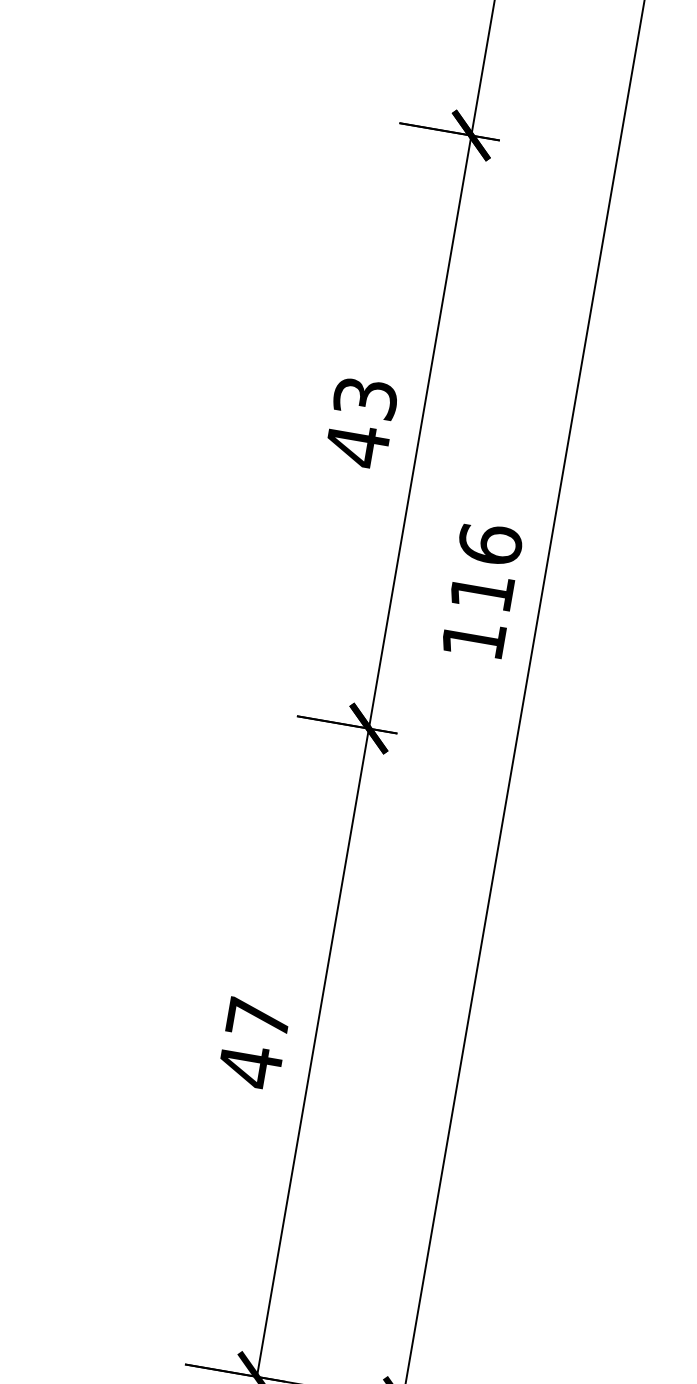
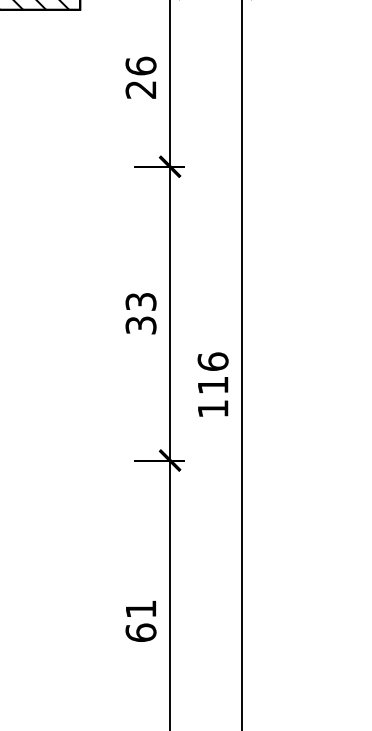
text: (356, 445) -> (140, 325), 43 -> 33
text: (253, 1043) -> (140, 621), 47 -> 61

